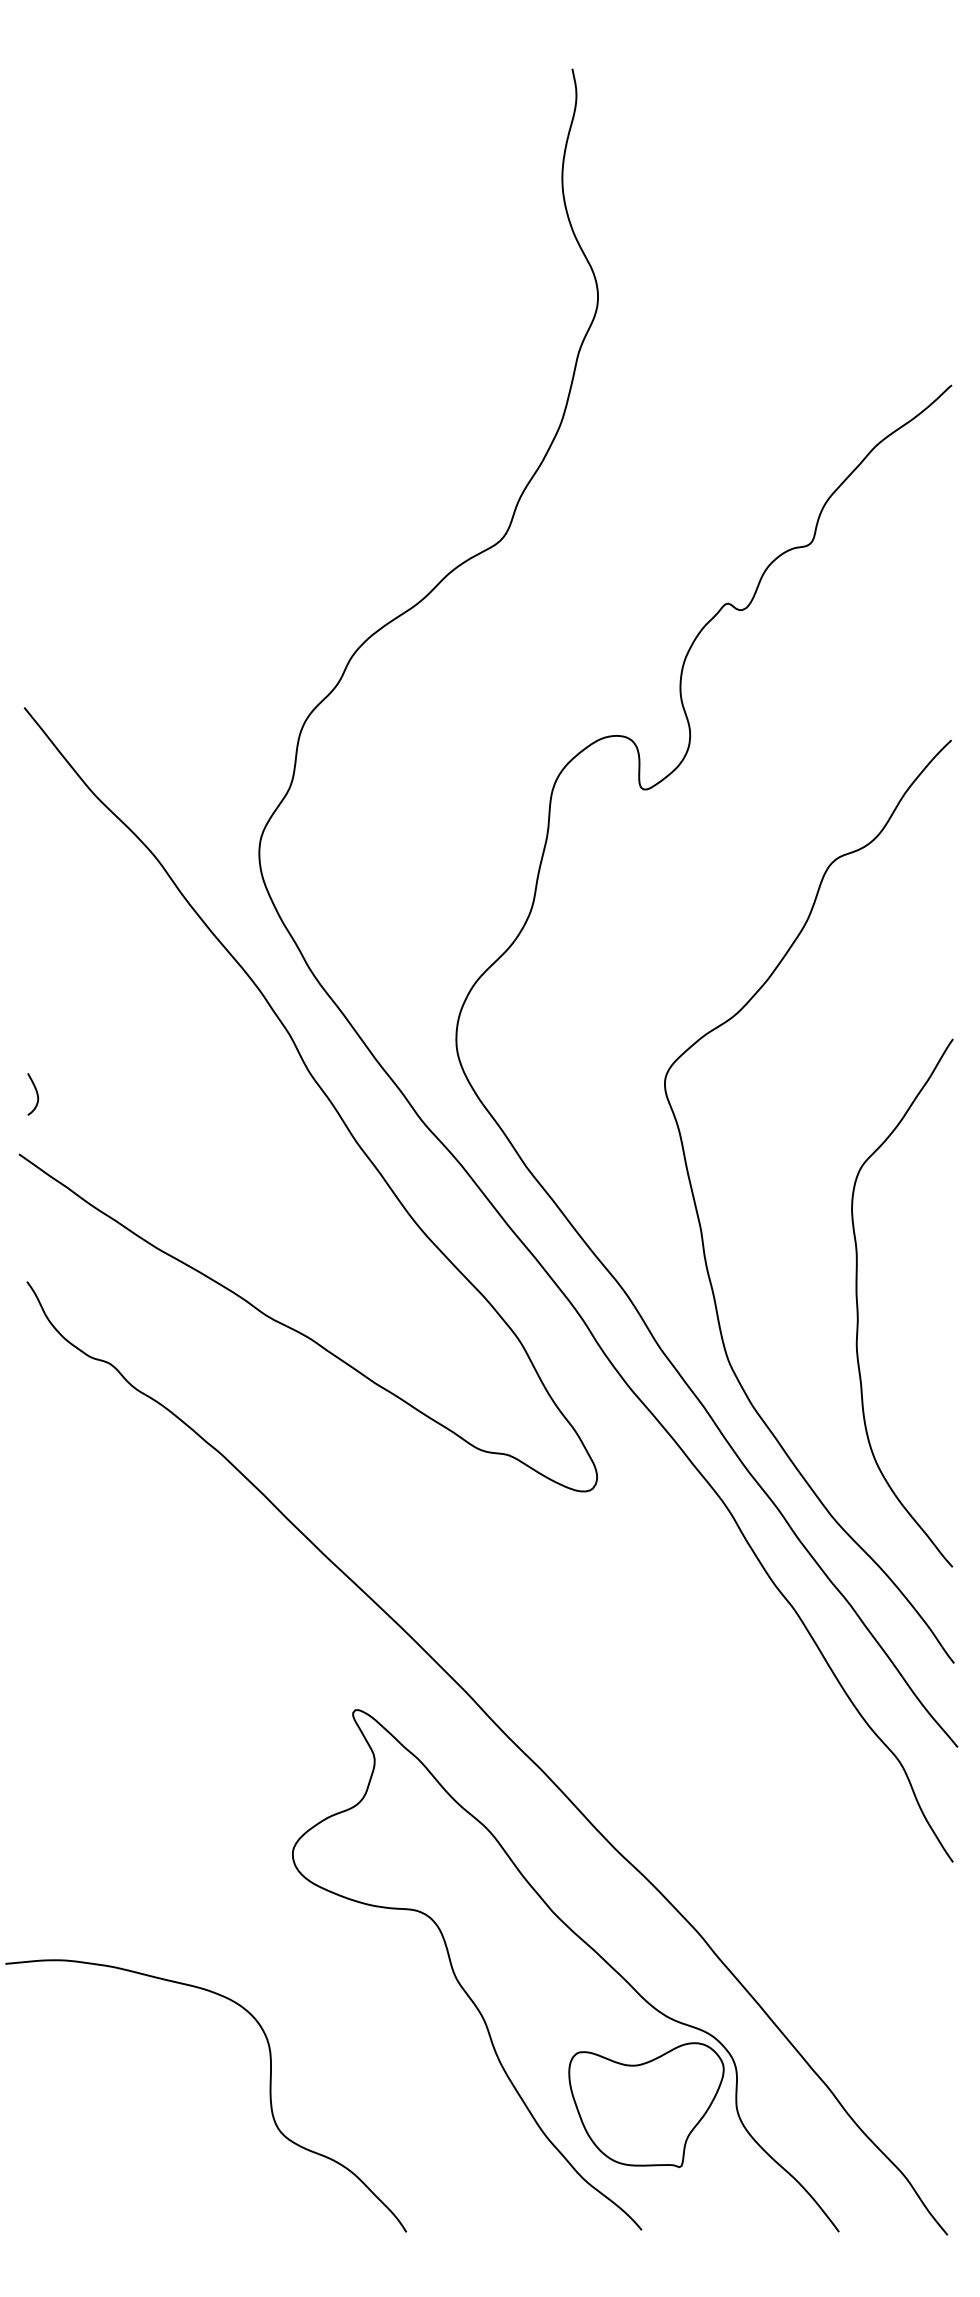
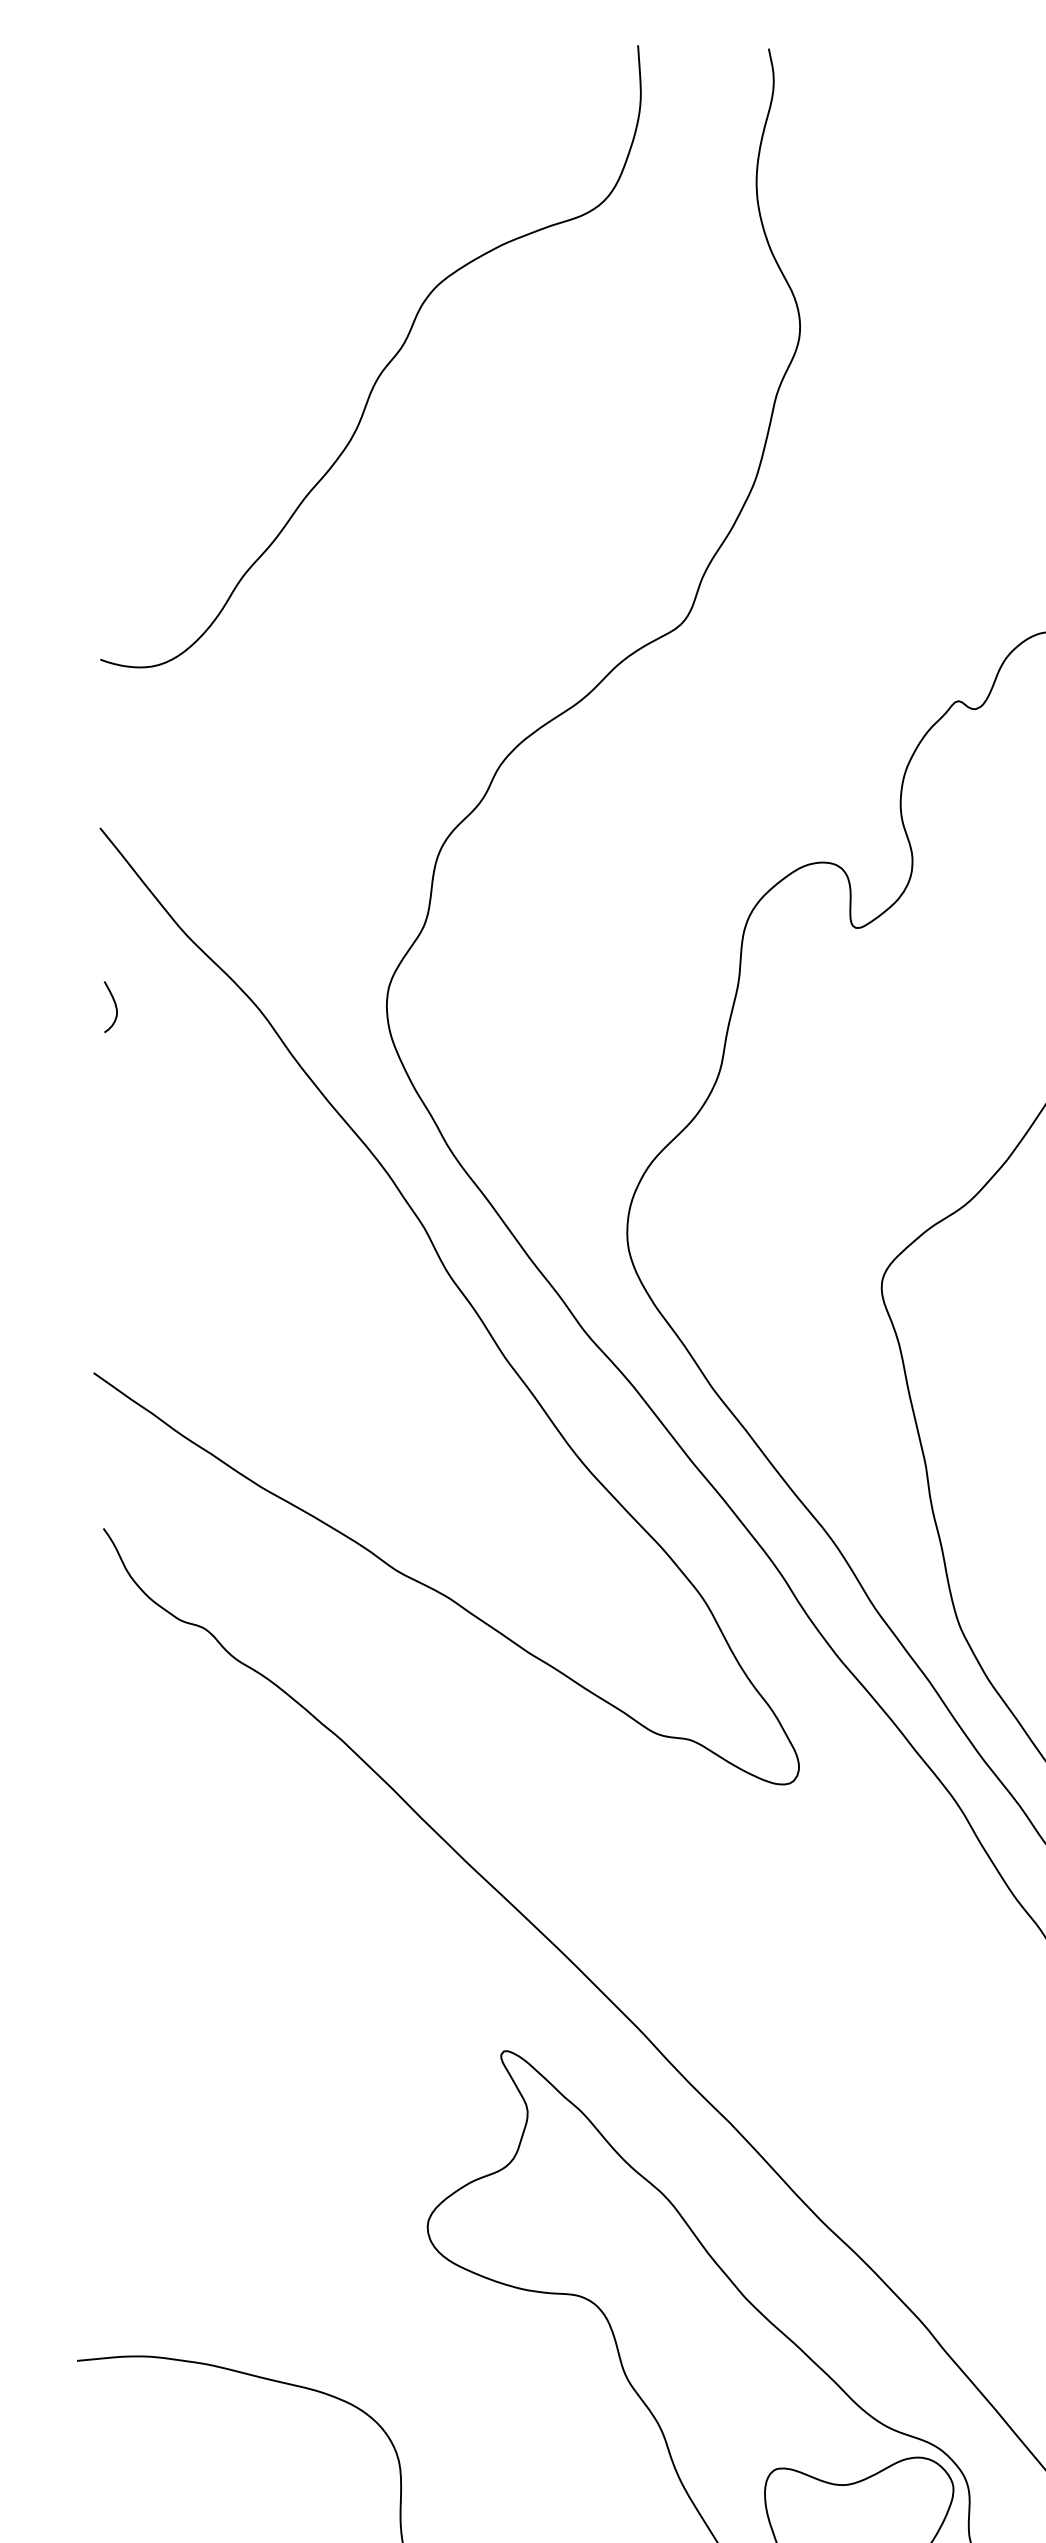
curve: (256, 330) -> (383, 367), added
curve: (36, 1094) -> (114, 1007), moved

